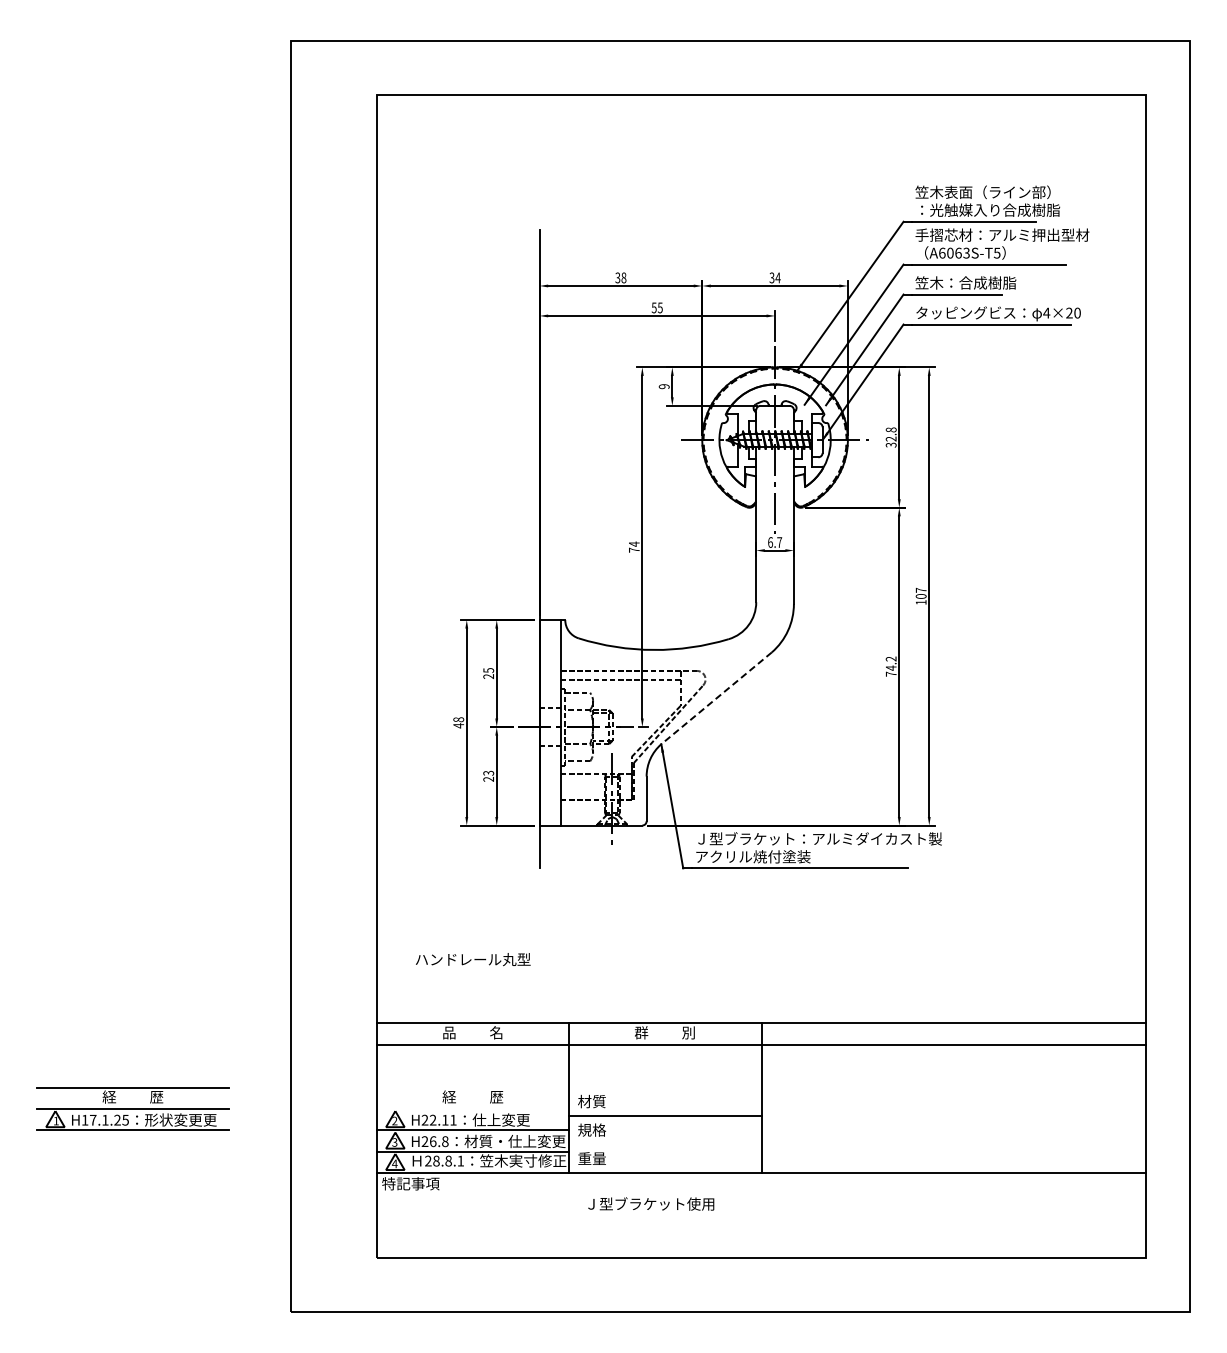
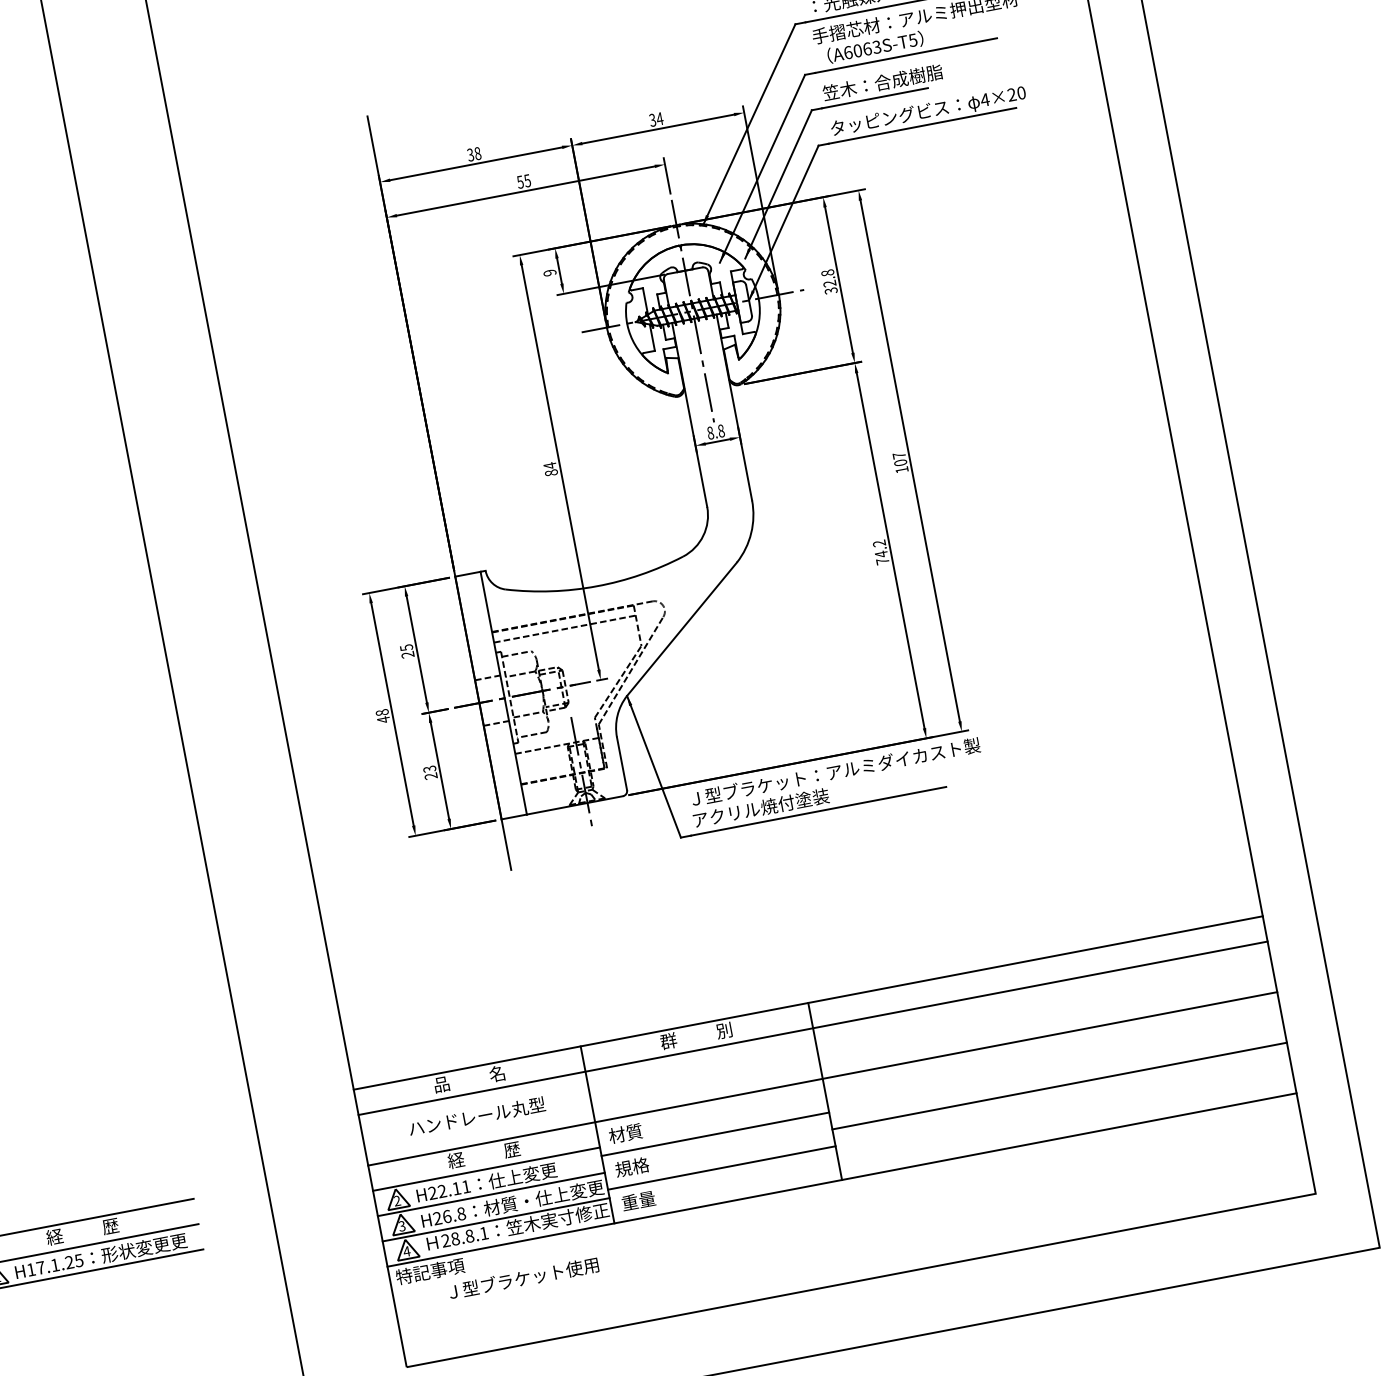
text: (775, 542) -> (716, 431), 6.7 -> 8.8
text: (633, 549) -> (550, 472), 74 -> 84
line: (716, 698) -> (681, 629), dashed -> solid
text: (473, 959) -> (477, 1116), moved
line: (761, 1087) -> (822, 1078), added
line: (472, 1109) -> (486, 1169), added
line: (953, 1130) -> (1059, 1086), added
line: (664, 1144) -> (720, 1167), added
text: (651, 1203) -> (524, 1277), moved

